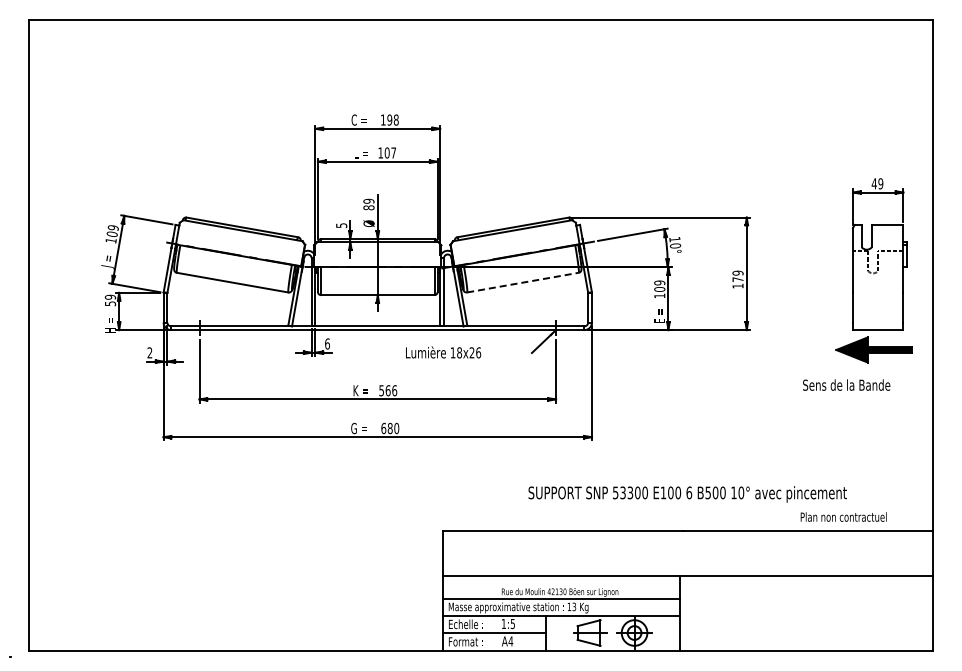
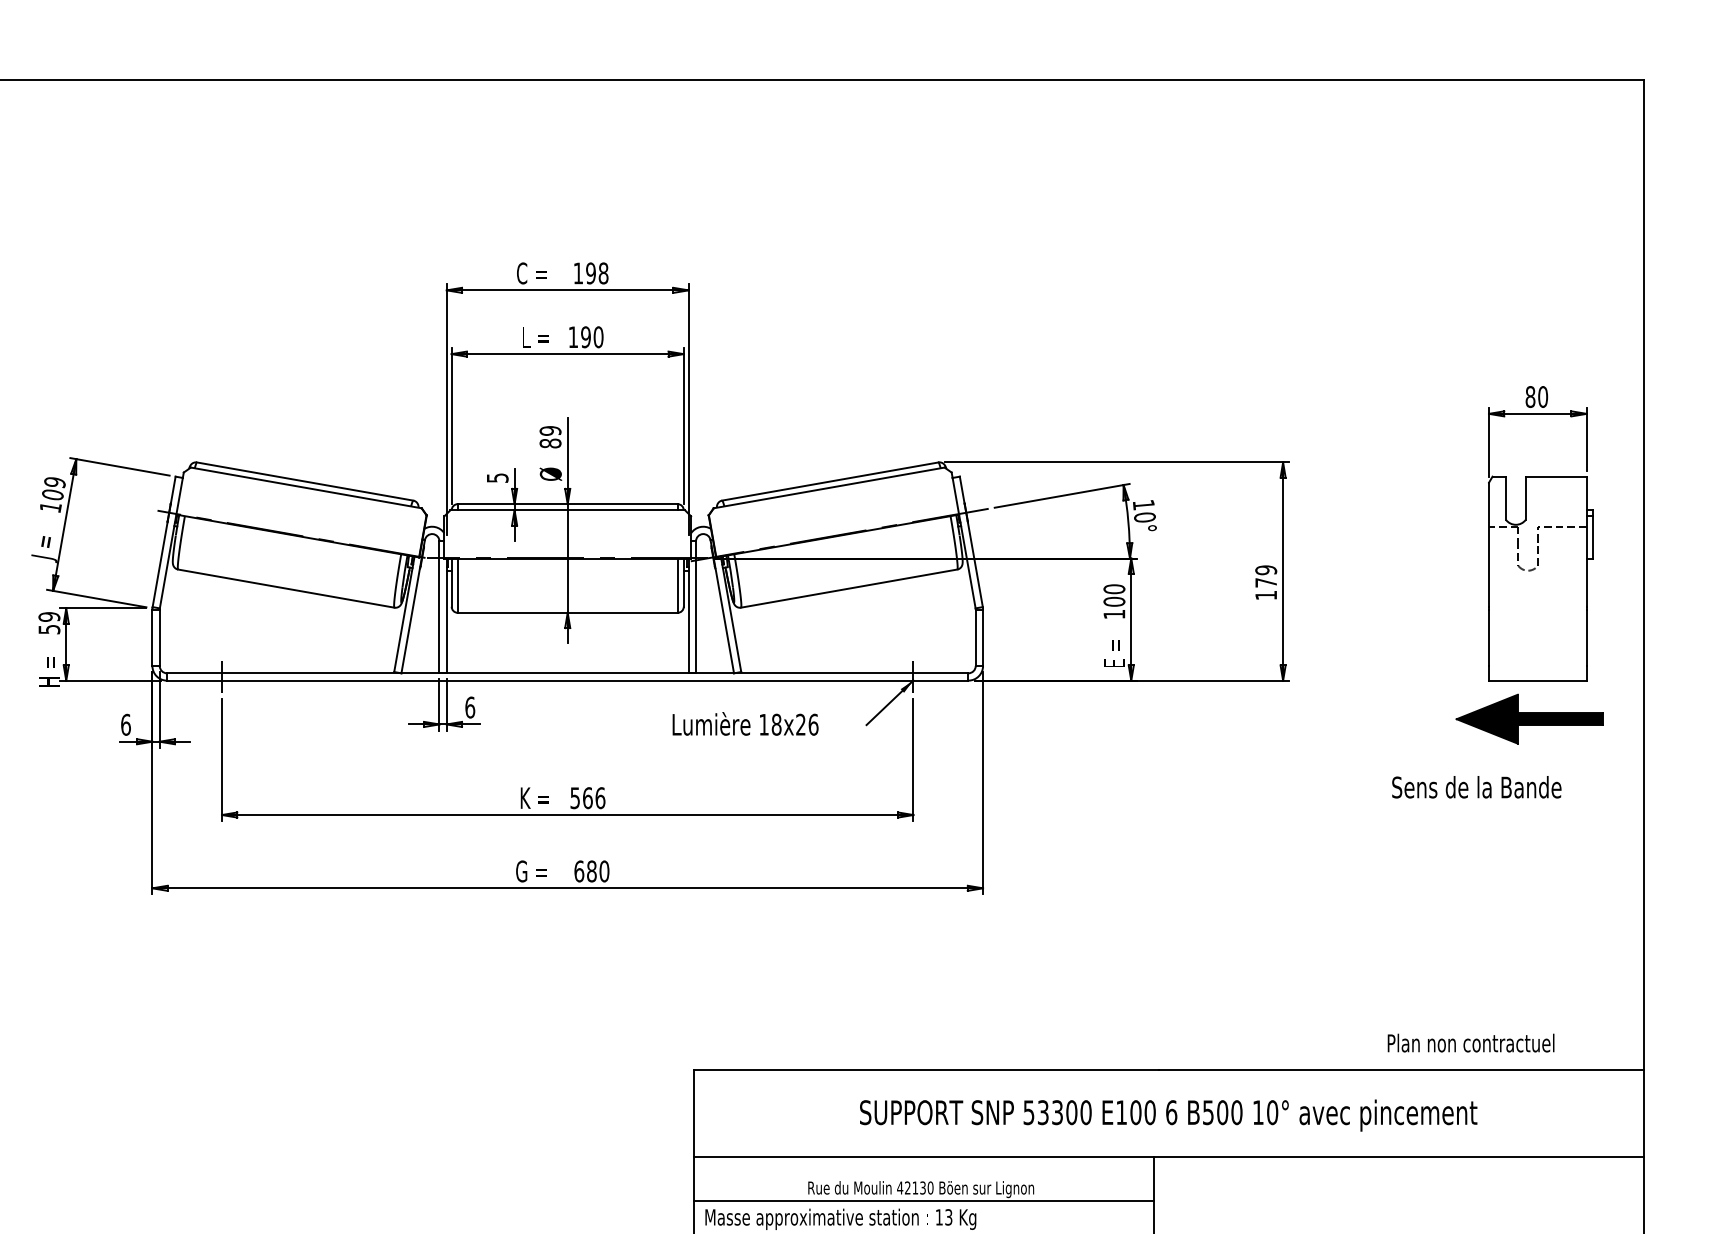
text: (390, 152) -> (592, 336), 107 -> 190
text: (877, 183) -> (1536, 396), 49 -> 80
line: (522, 282) -> (848, 588), dashed -> solid
text: (659, 282) -> (1113, 588), 109 -> 100
text: (149, 352) -> (125, 724), 2 -> 6
text: (443, 352) -> (745, 724), moved
text: (687, 494) -> (1168, 1115), moved

